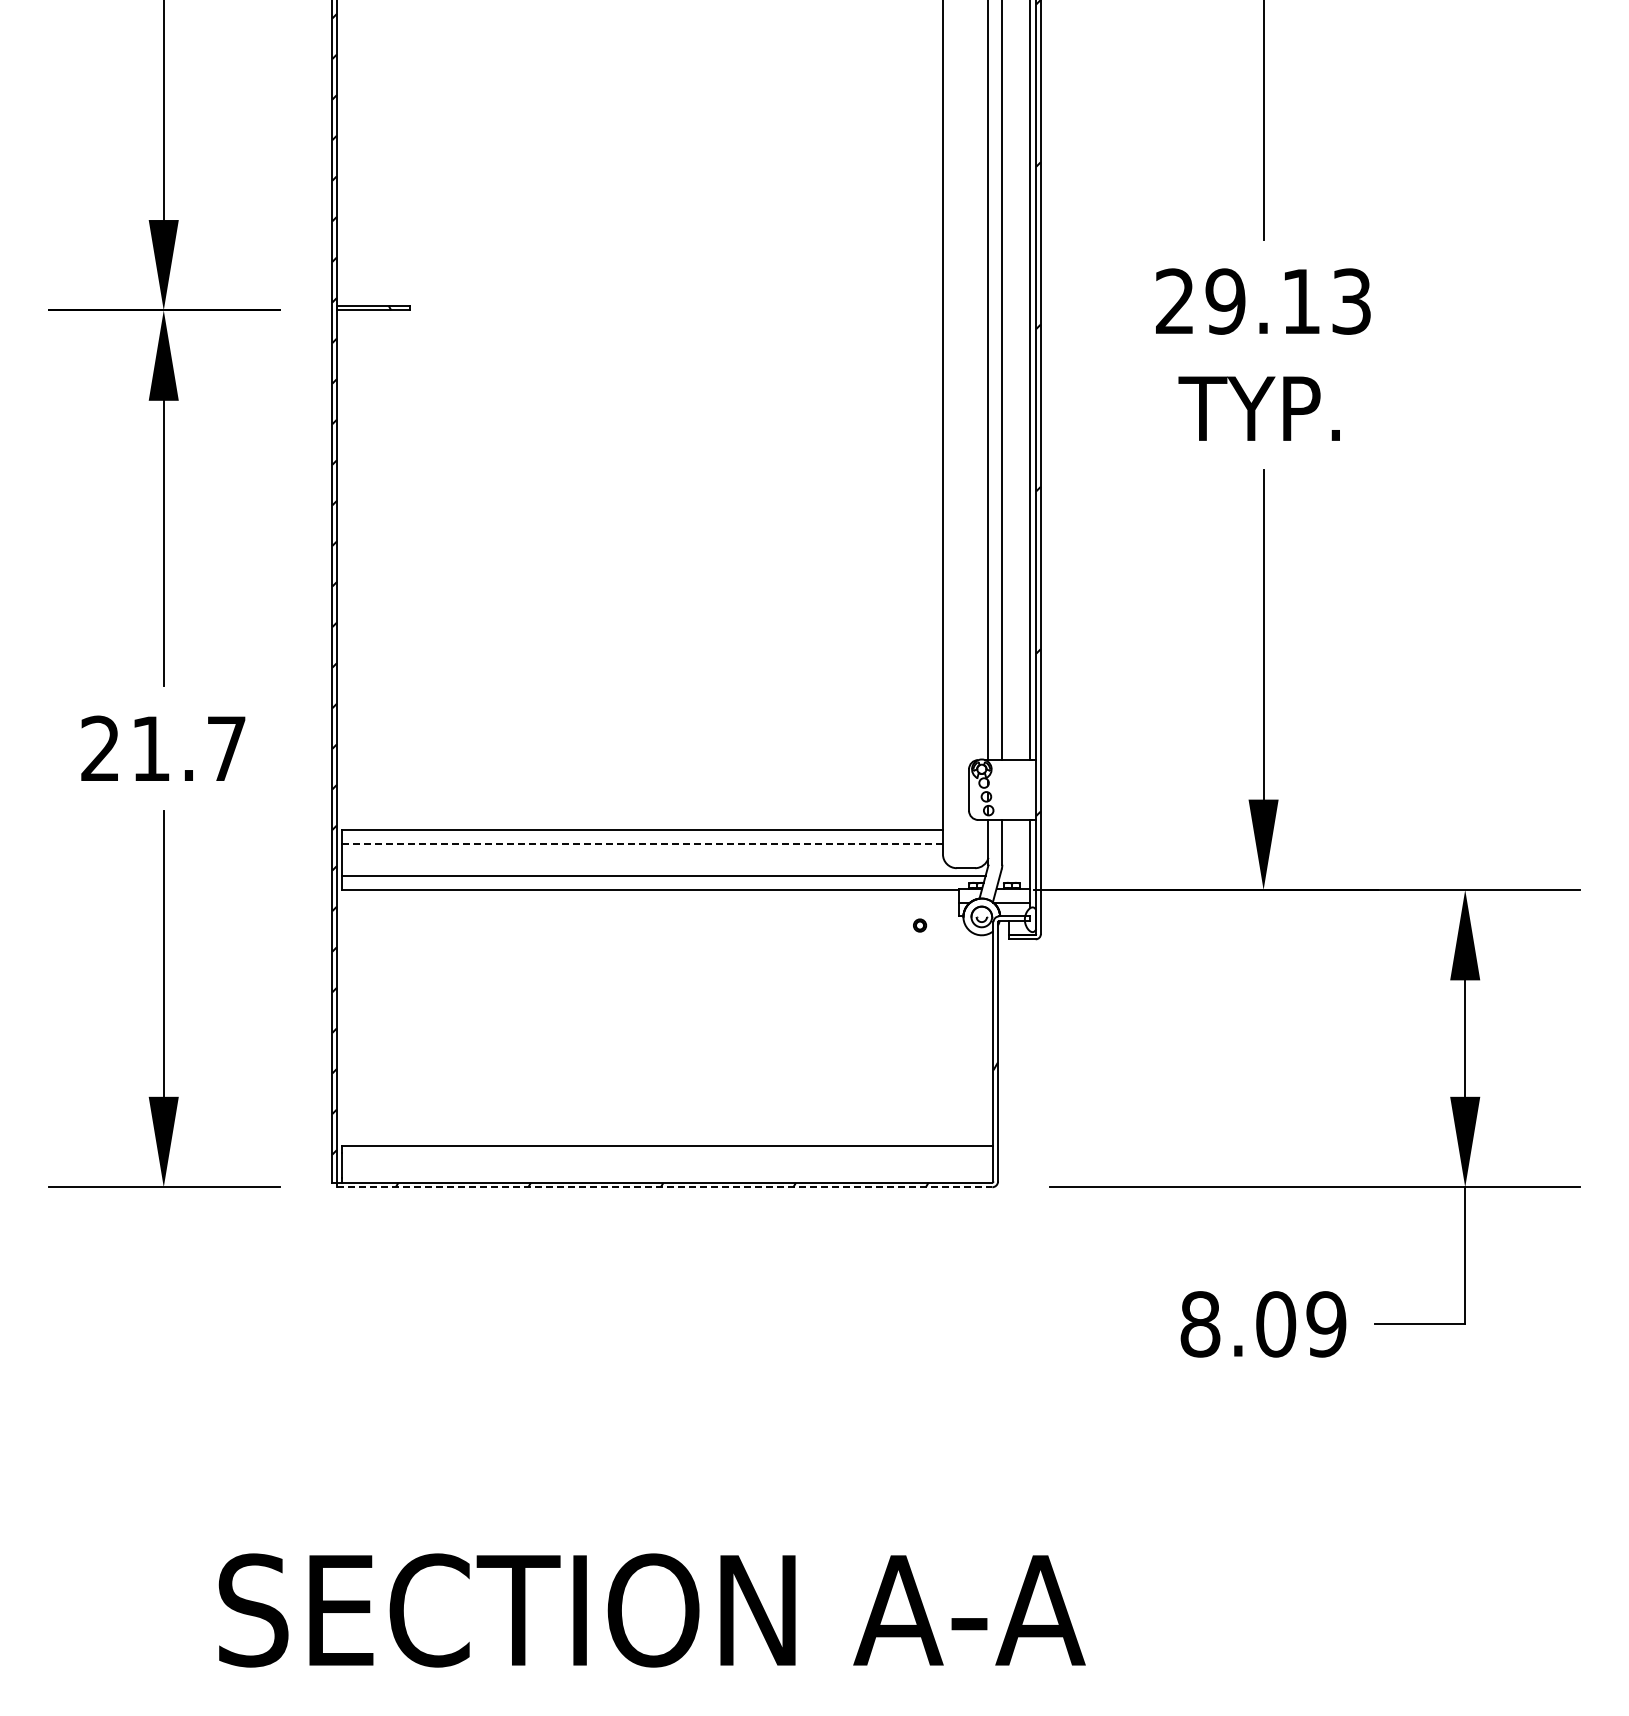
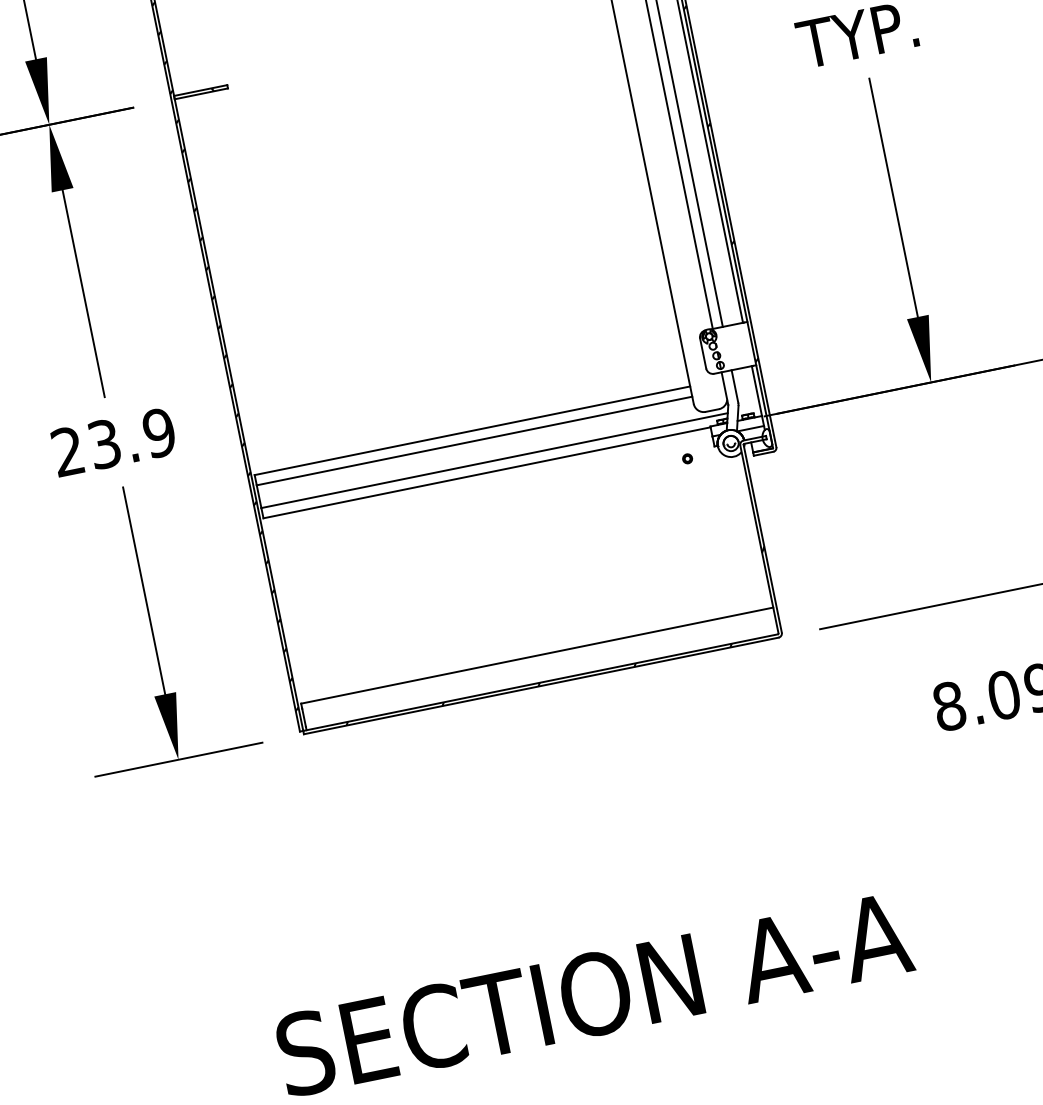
text: (189, 748) -> (132, 438), 21.7 -> 23.9
line: (642, 844) -> (474, 441), dashed -> solid
line: (664, 1187) -> (541, 686), dashed -> solid

